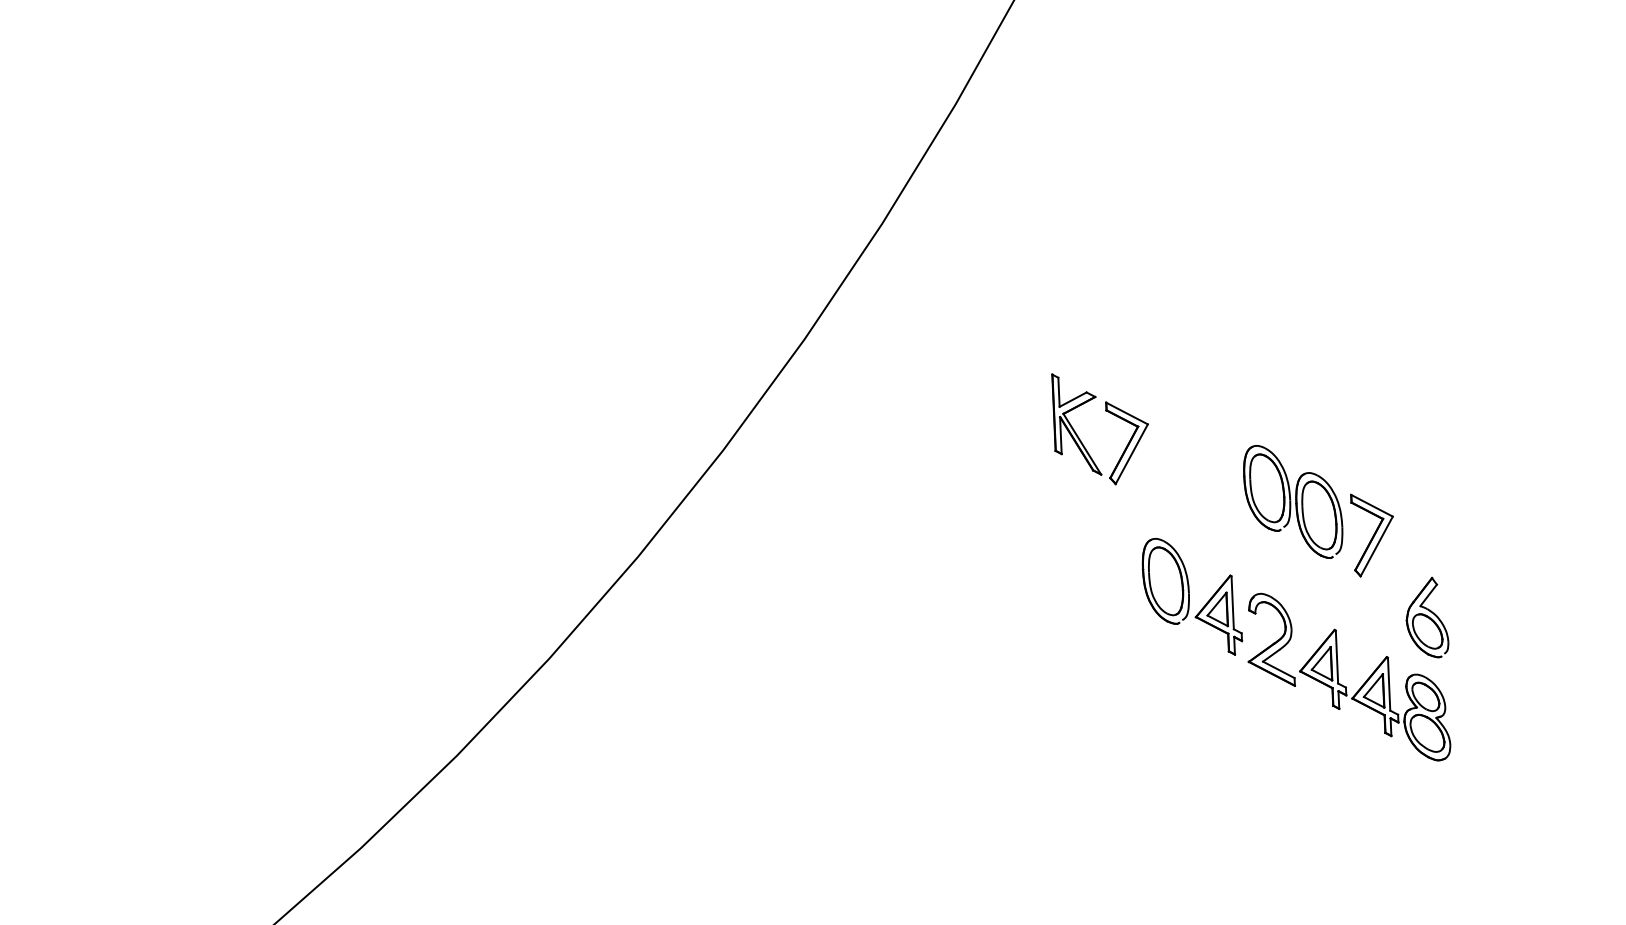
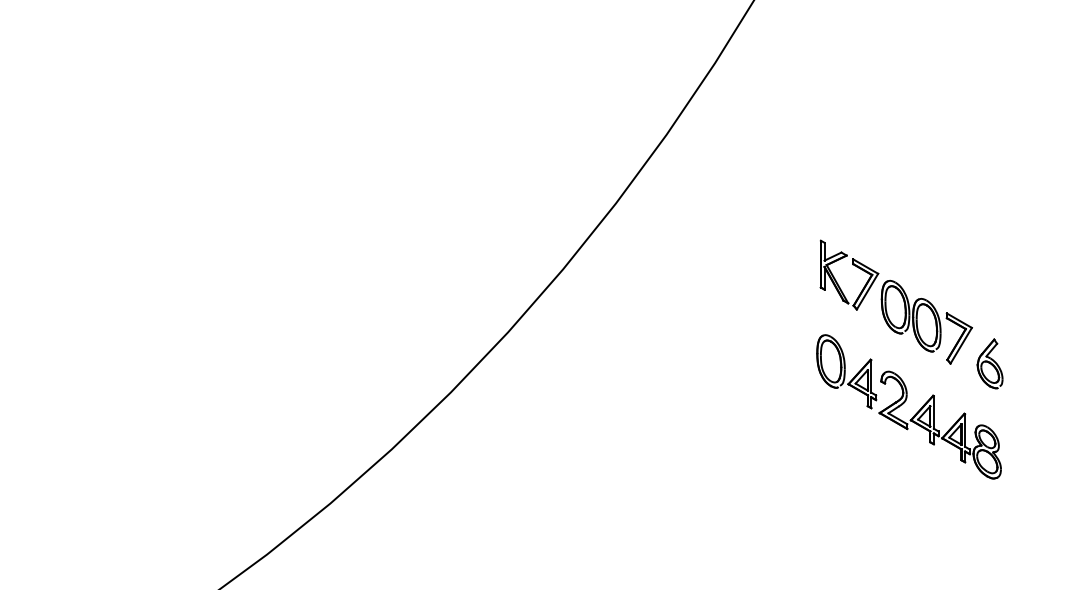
part: (1105, 412) -> (852, 265), moved
part: (1425, 617) -> (989, 363), moved

